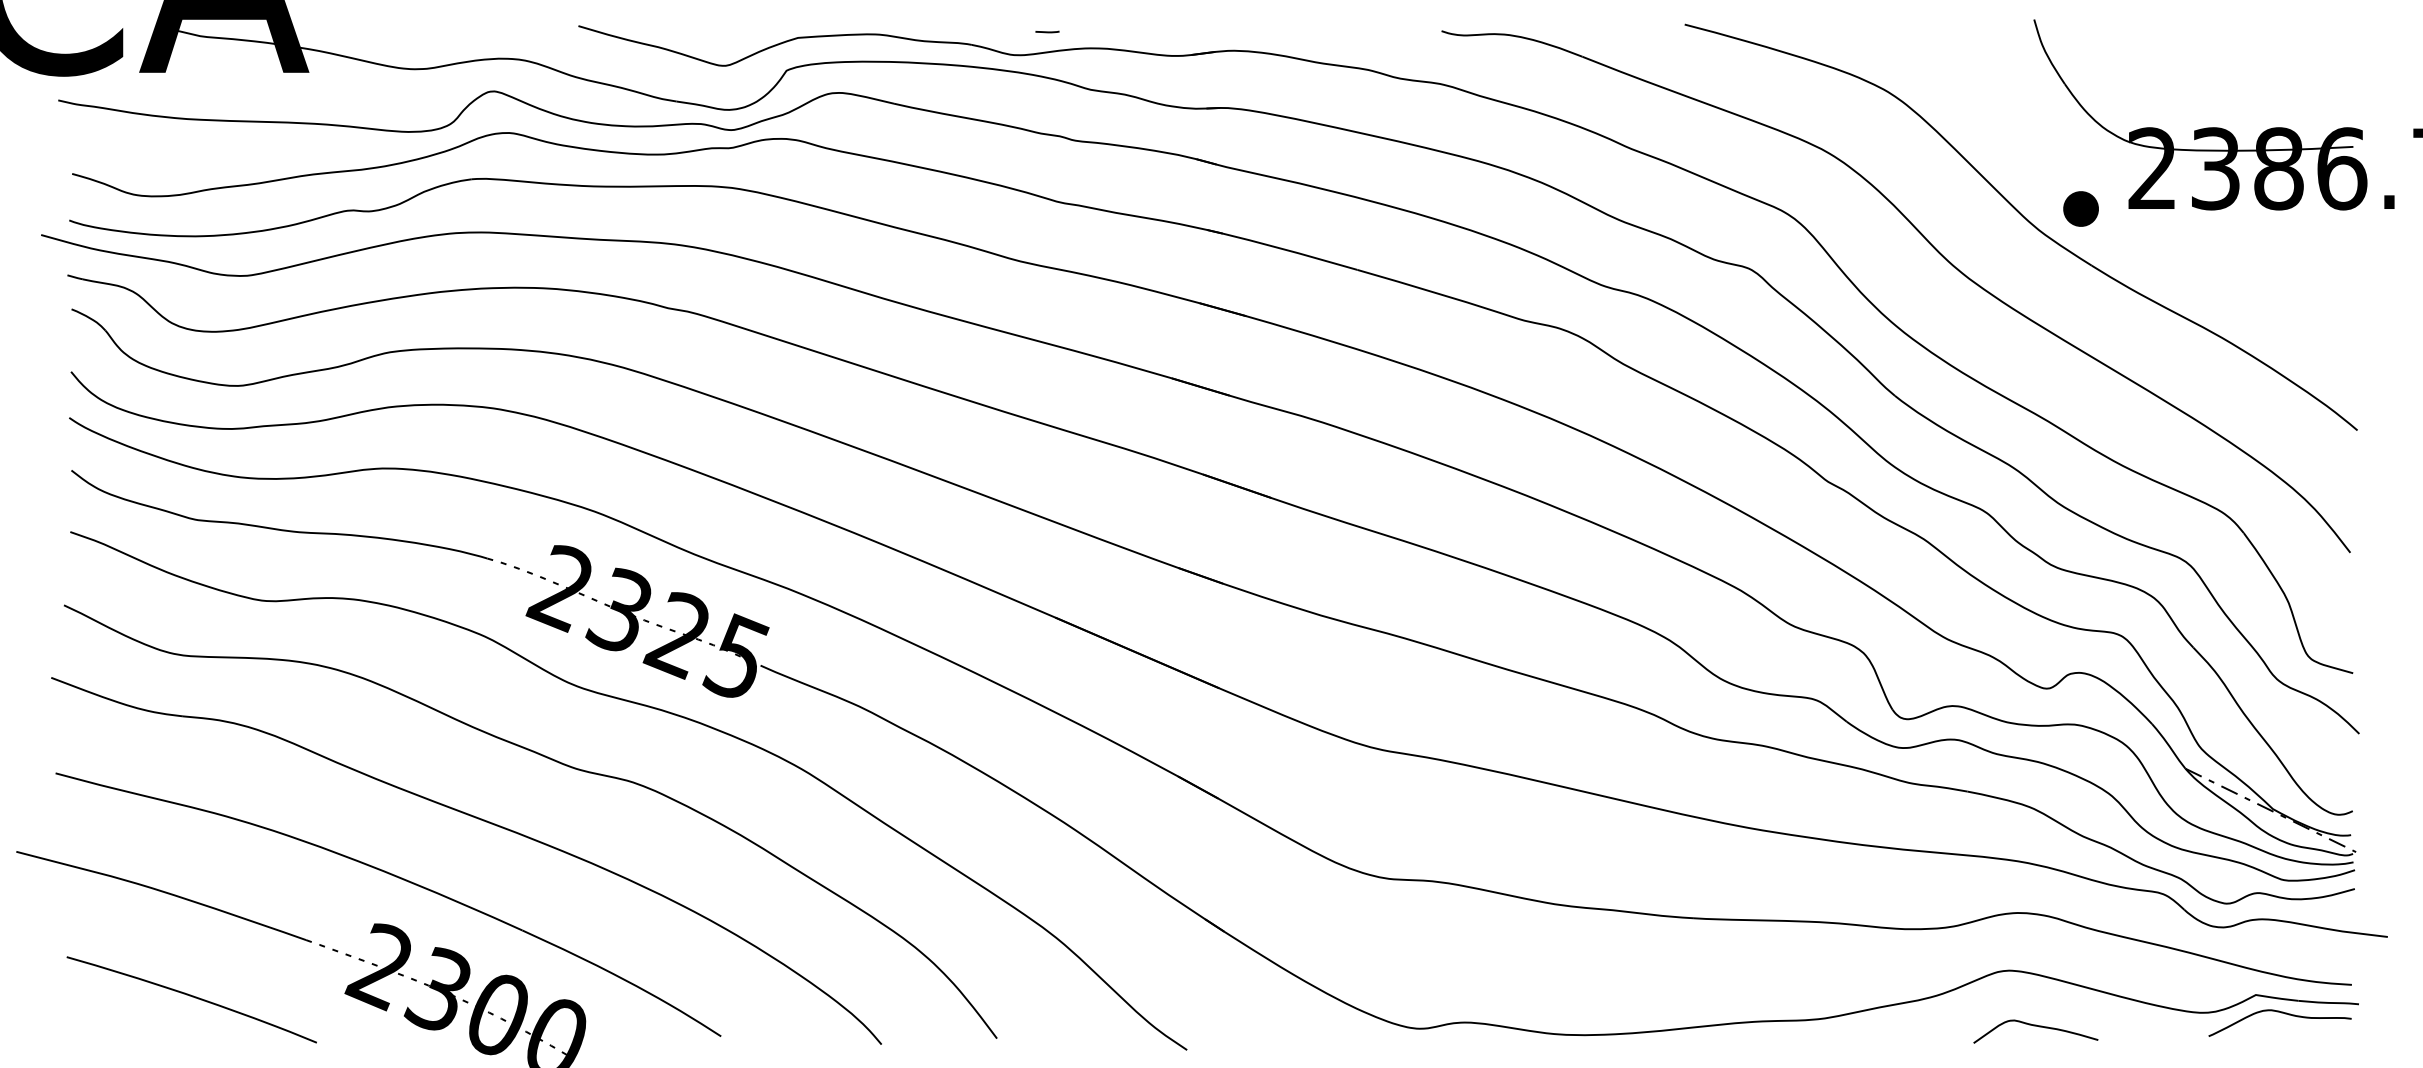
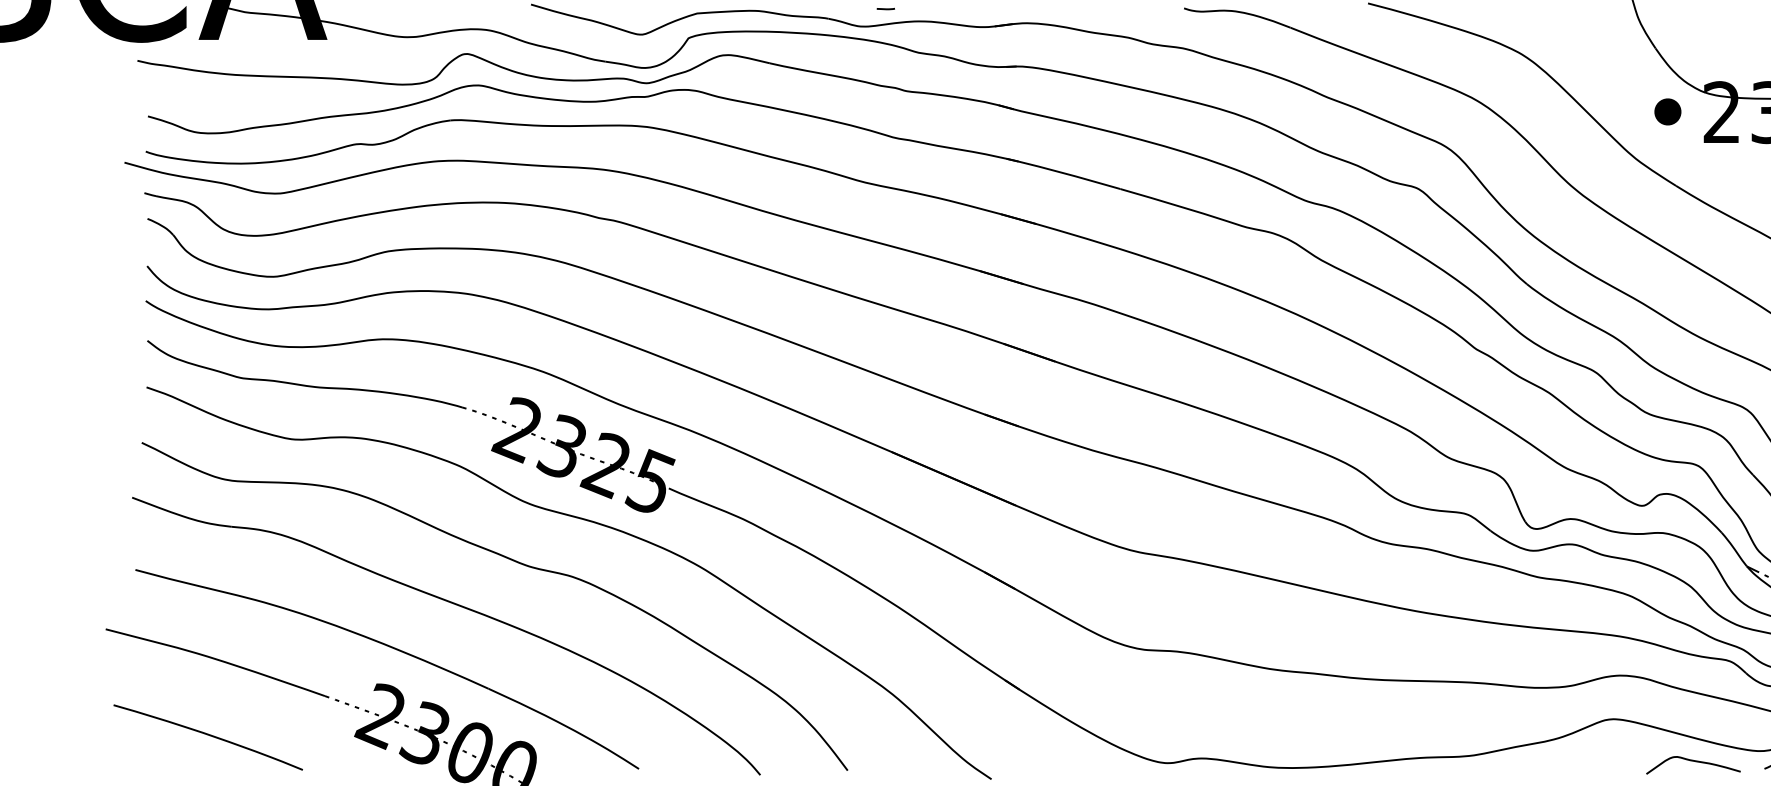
part: (2080, 208) -> (1667, 111), moved
curve: (192, 997) -> (208, 735), moved
curve: (2035, 1026) -> (1693, 761), moved

